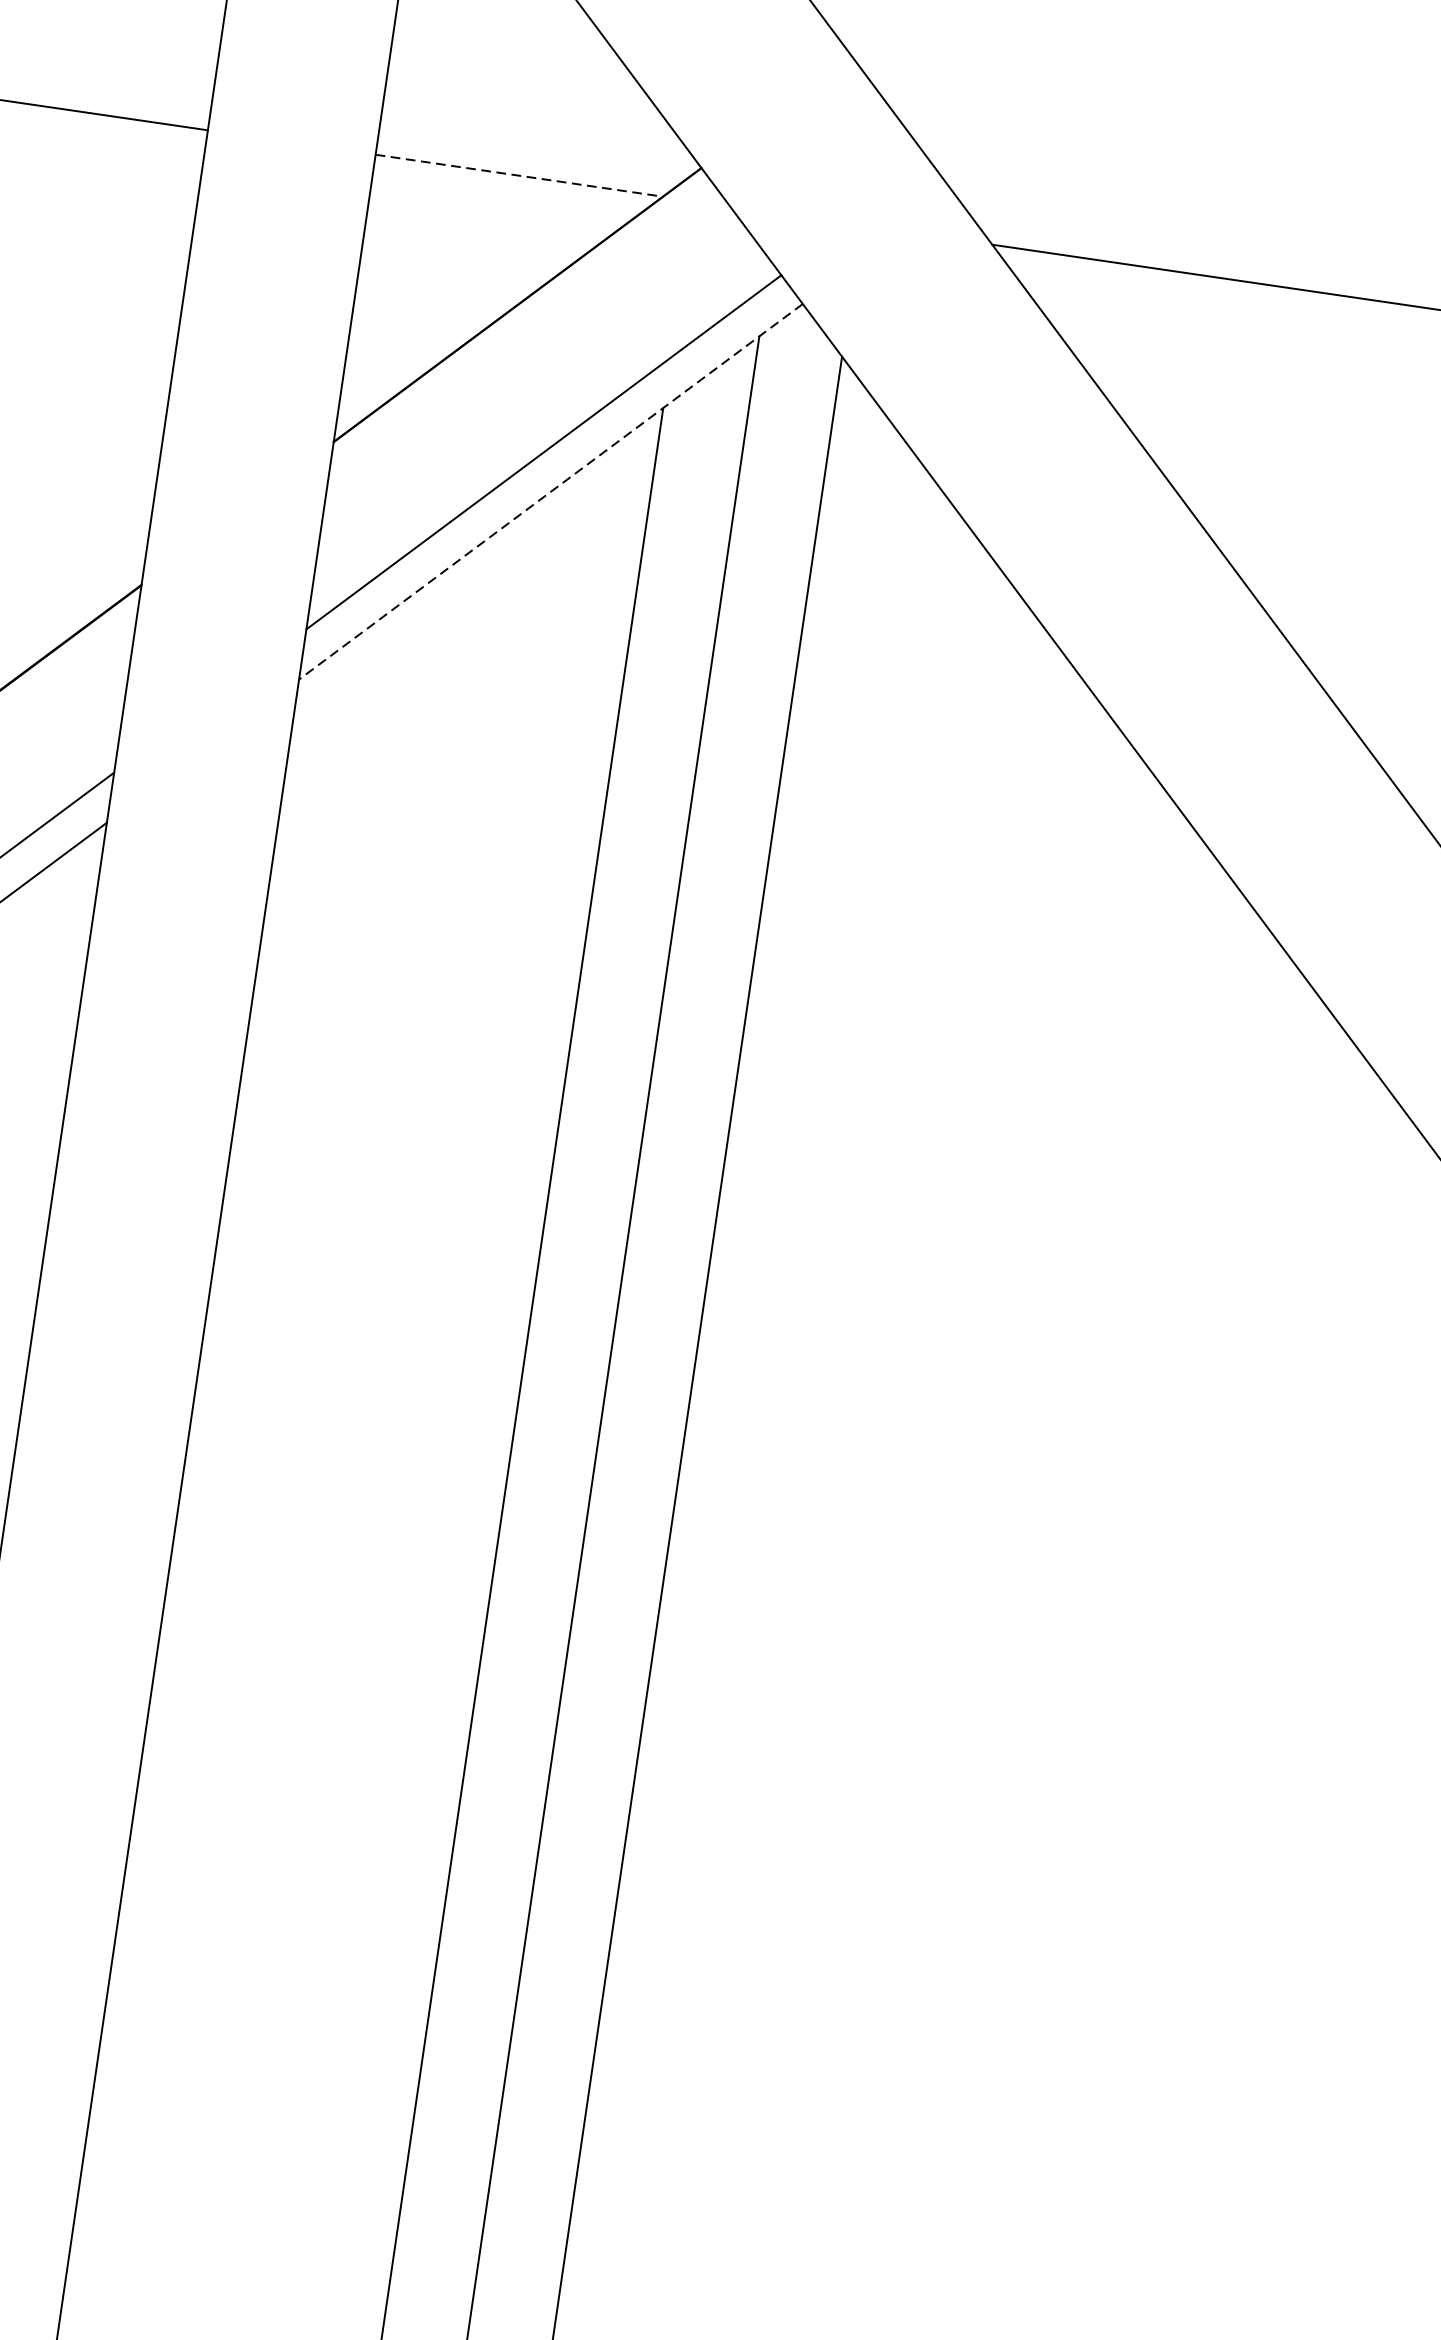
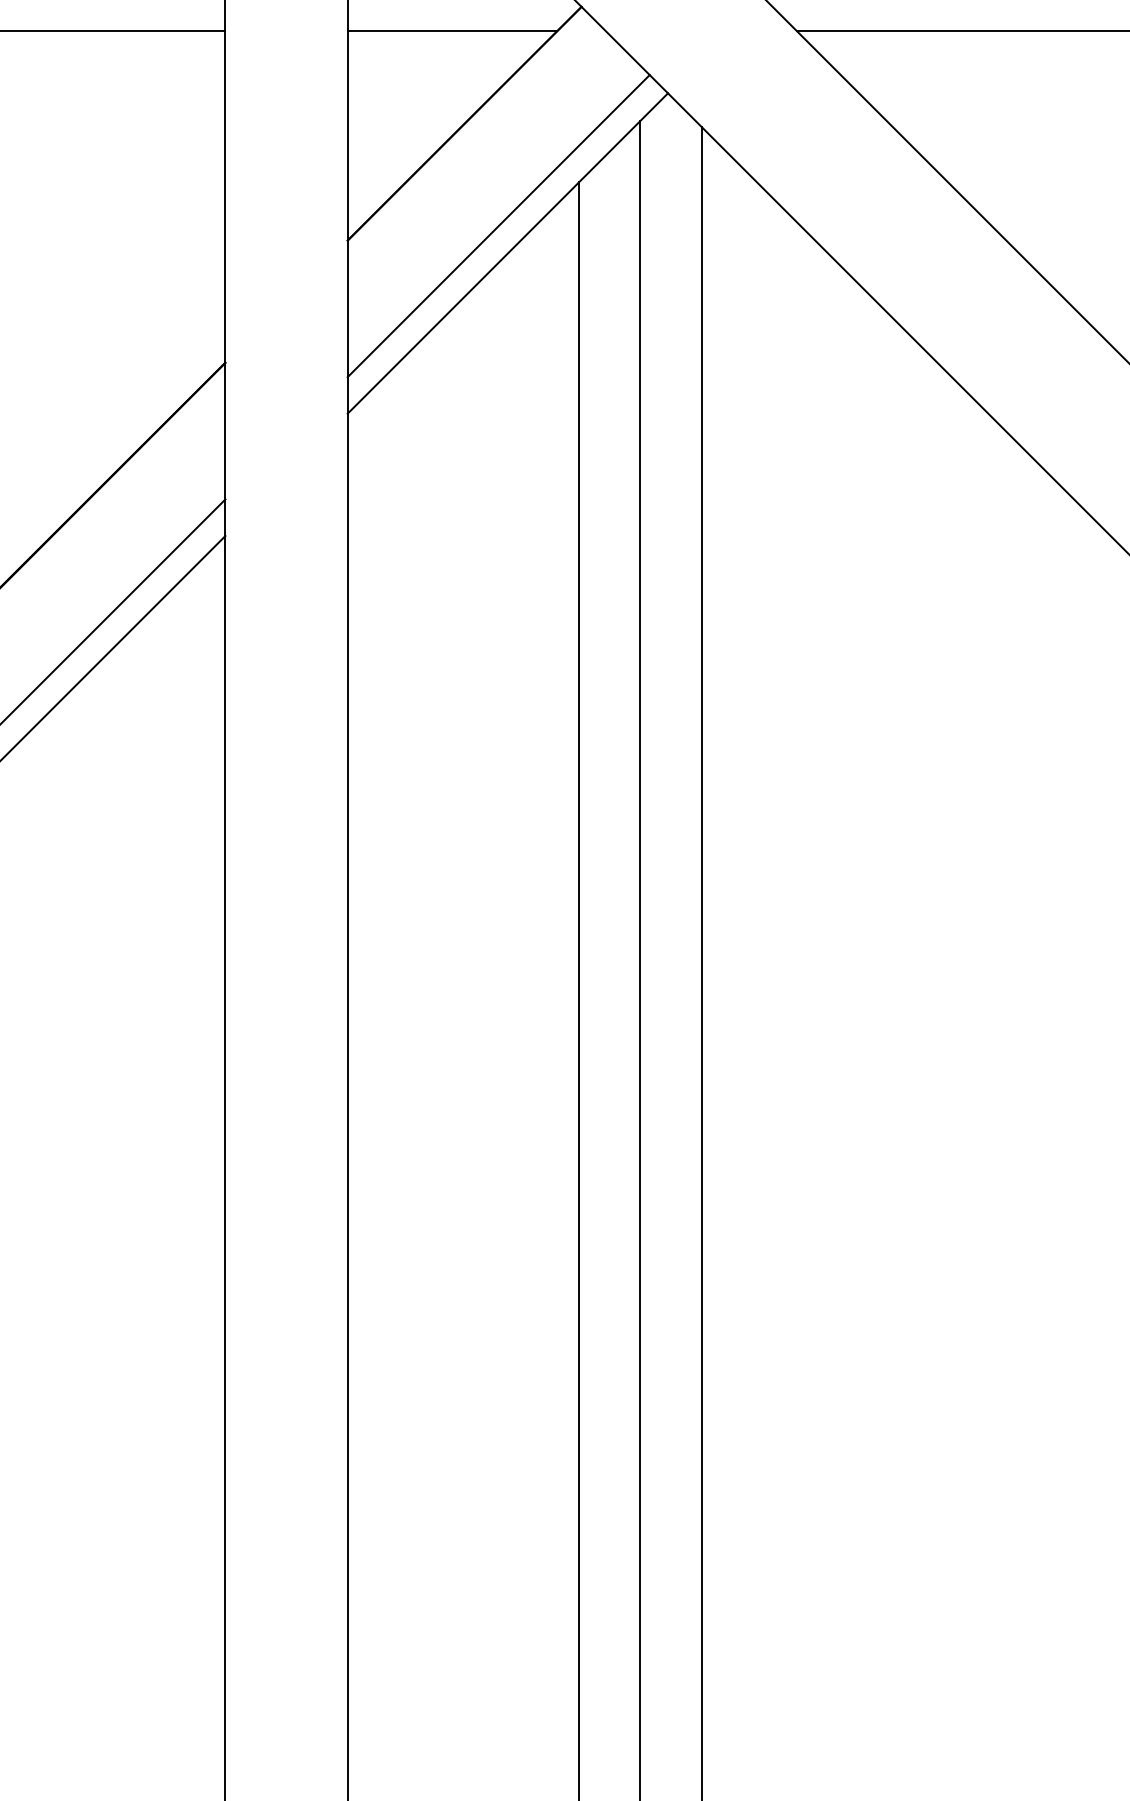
line: (519, 176) -> (452, 31), dashed -> solid
line: (550, 491) -> (507, 253), dashed -> solid

